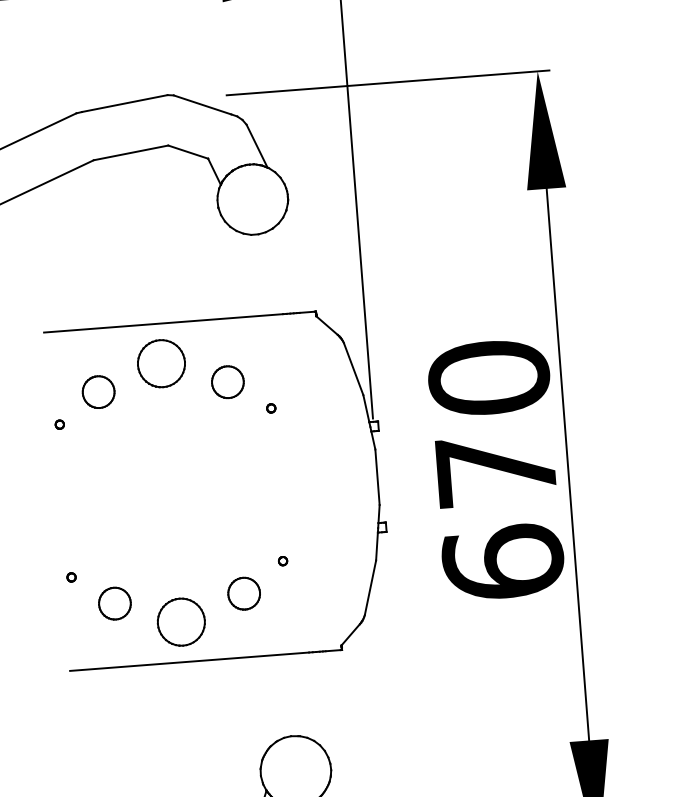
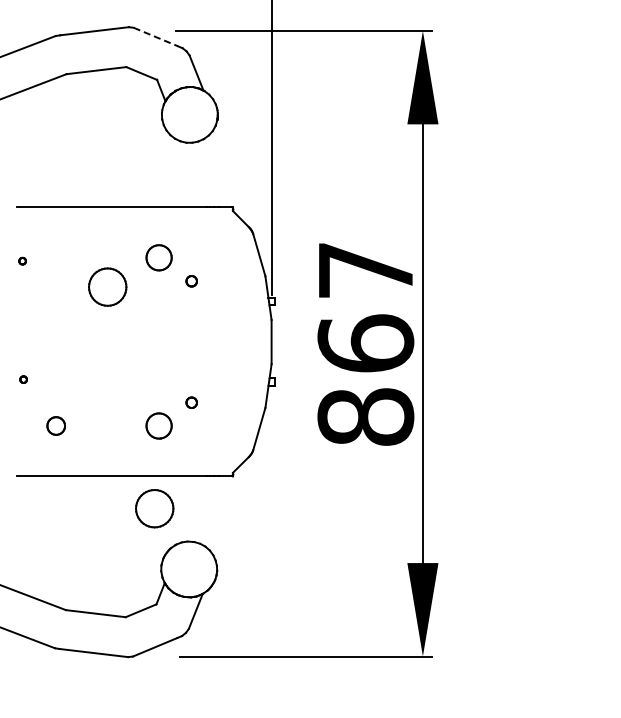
line: (203, 105) -> (156, 37), solid -> dashed
part: (161, 362) -> (107, 286), moved
part: (97, 391) -> (55, 257), removed
part: (270, 407) -> (191, 280), size x1.6
part: (59, 423) -> (22, 260), moved
text: (495, 469) -> (365, 343), 670 -> 867
part: (282, 560) -> (191, 402), size x1.6
part: (71, 577) -> (23, 379), moved
part: (113, 603) -> (55, 425), size x0.7
part: (181, 621) -> (154, 508), moved

